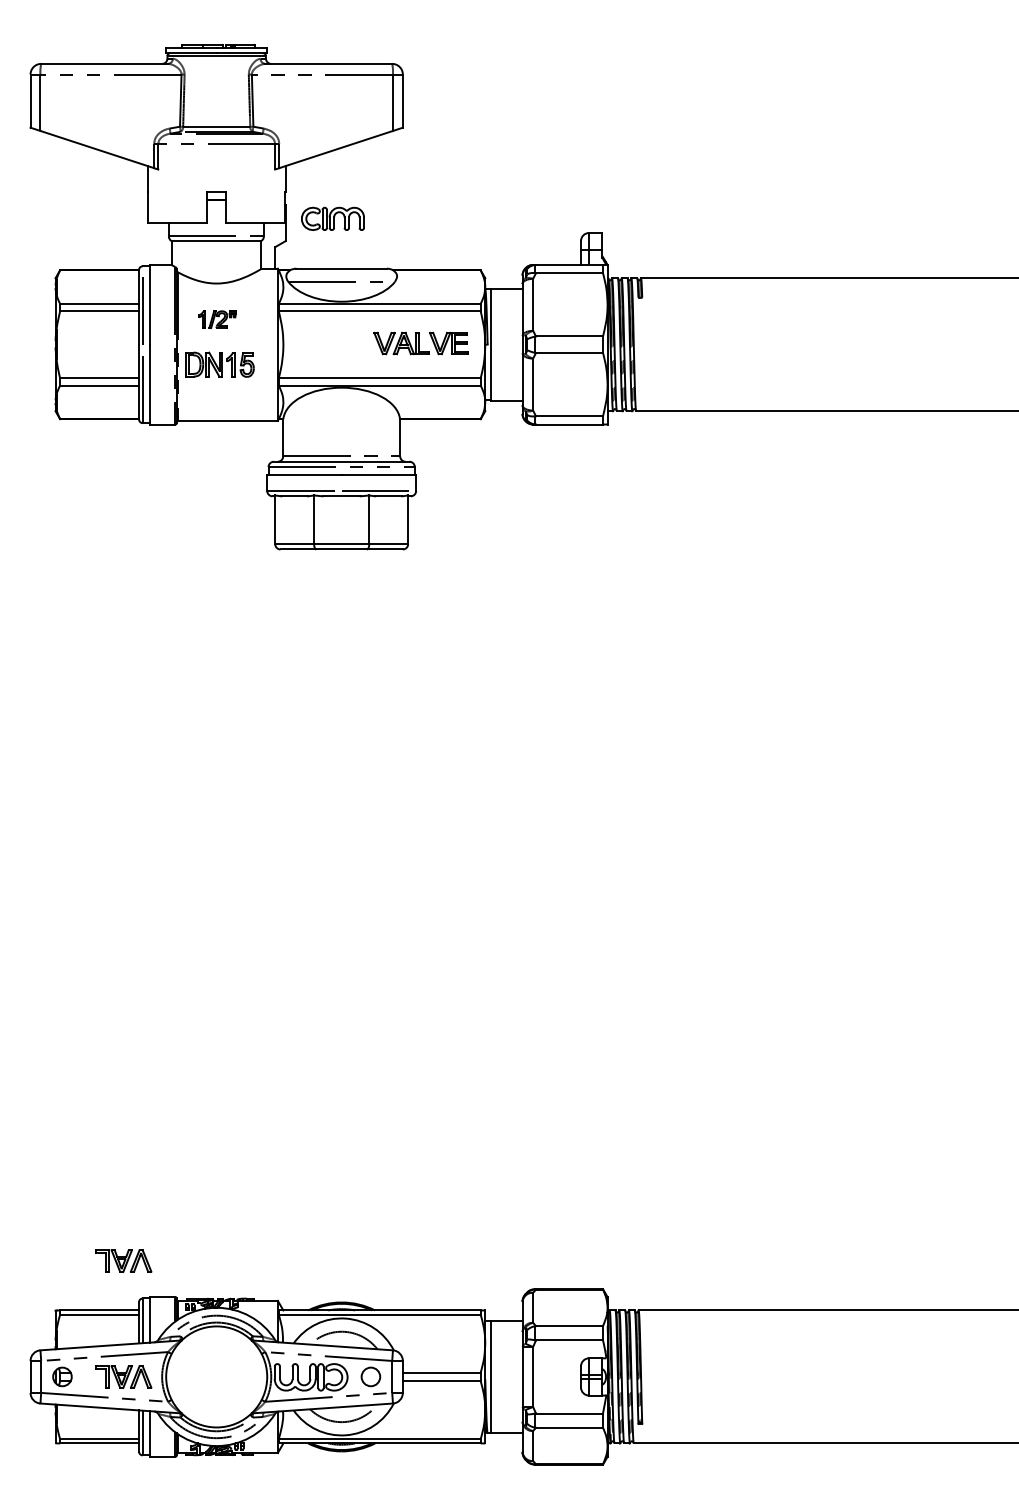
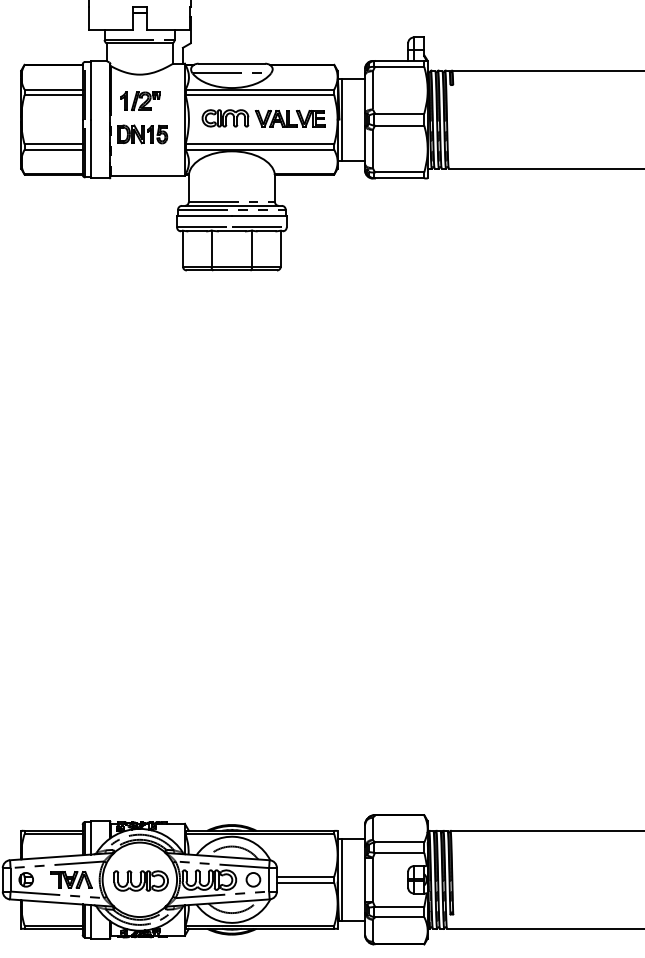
part: (332, 218) -> (225, 118), moved
part: (217, 319) -> (140, 101), size x1.43
part: (123, 1260) -> (71, 794), removed
part: (218, 1378) -> (141, 880), added

